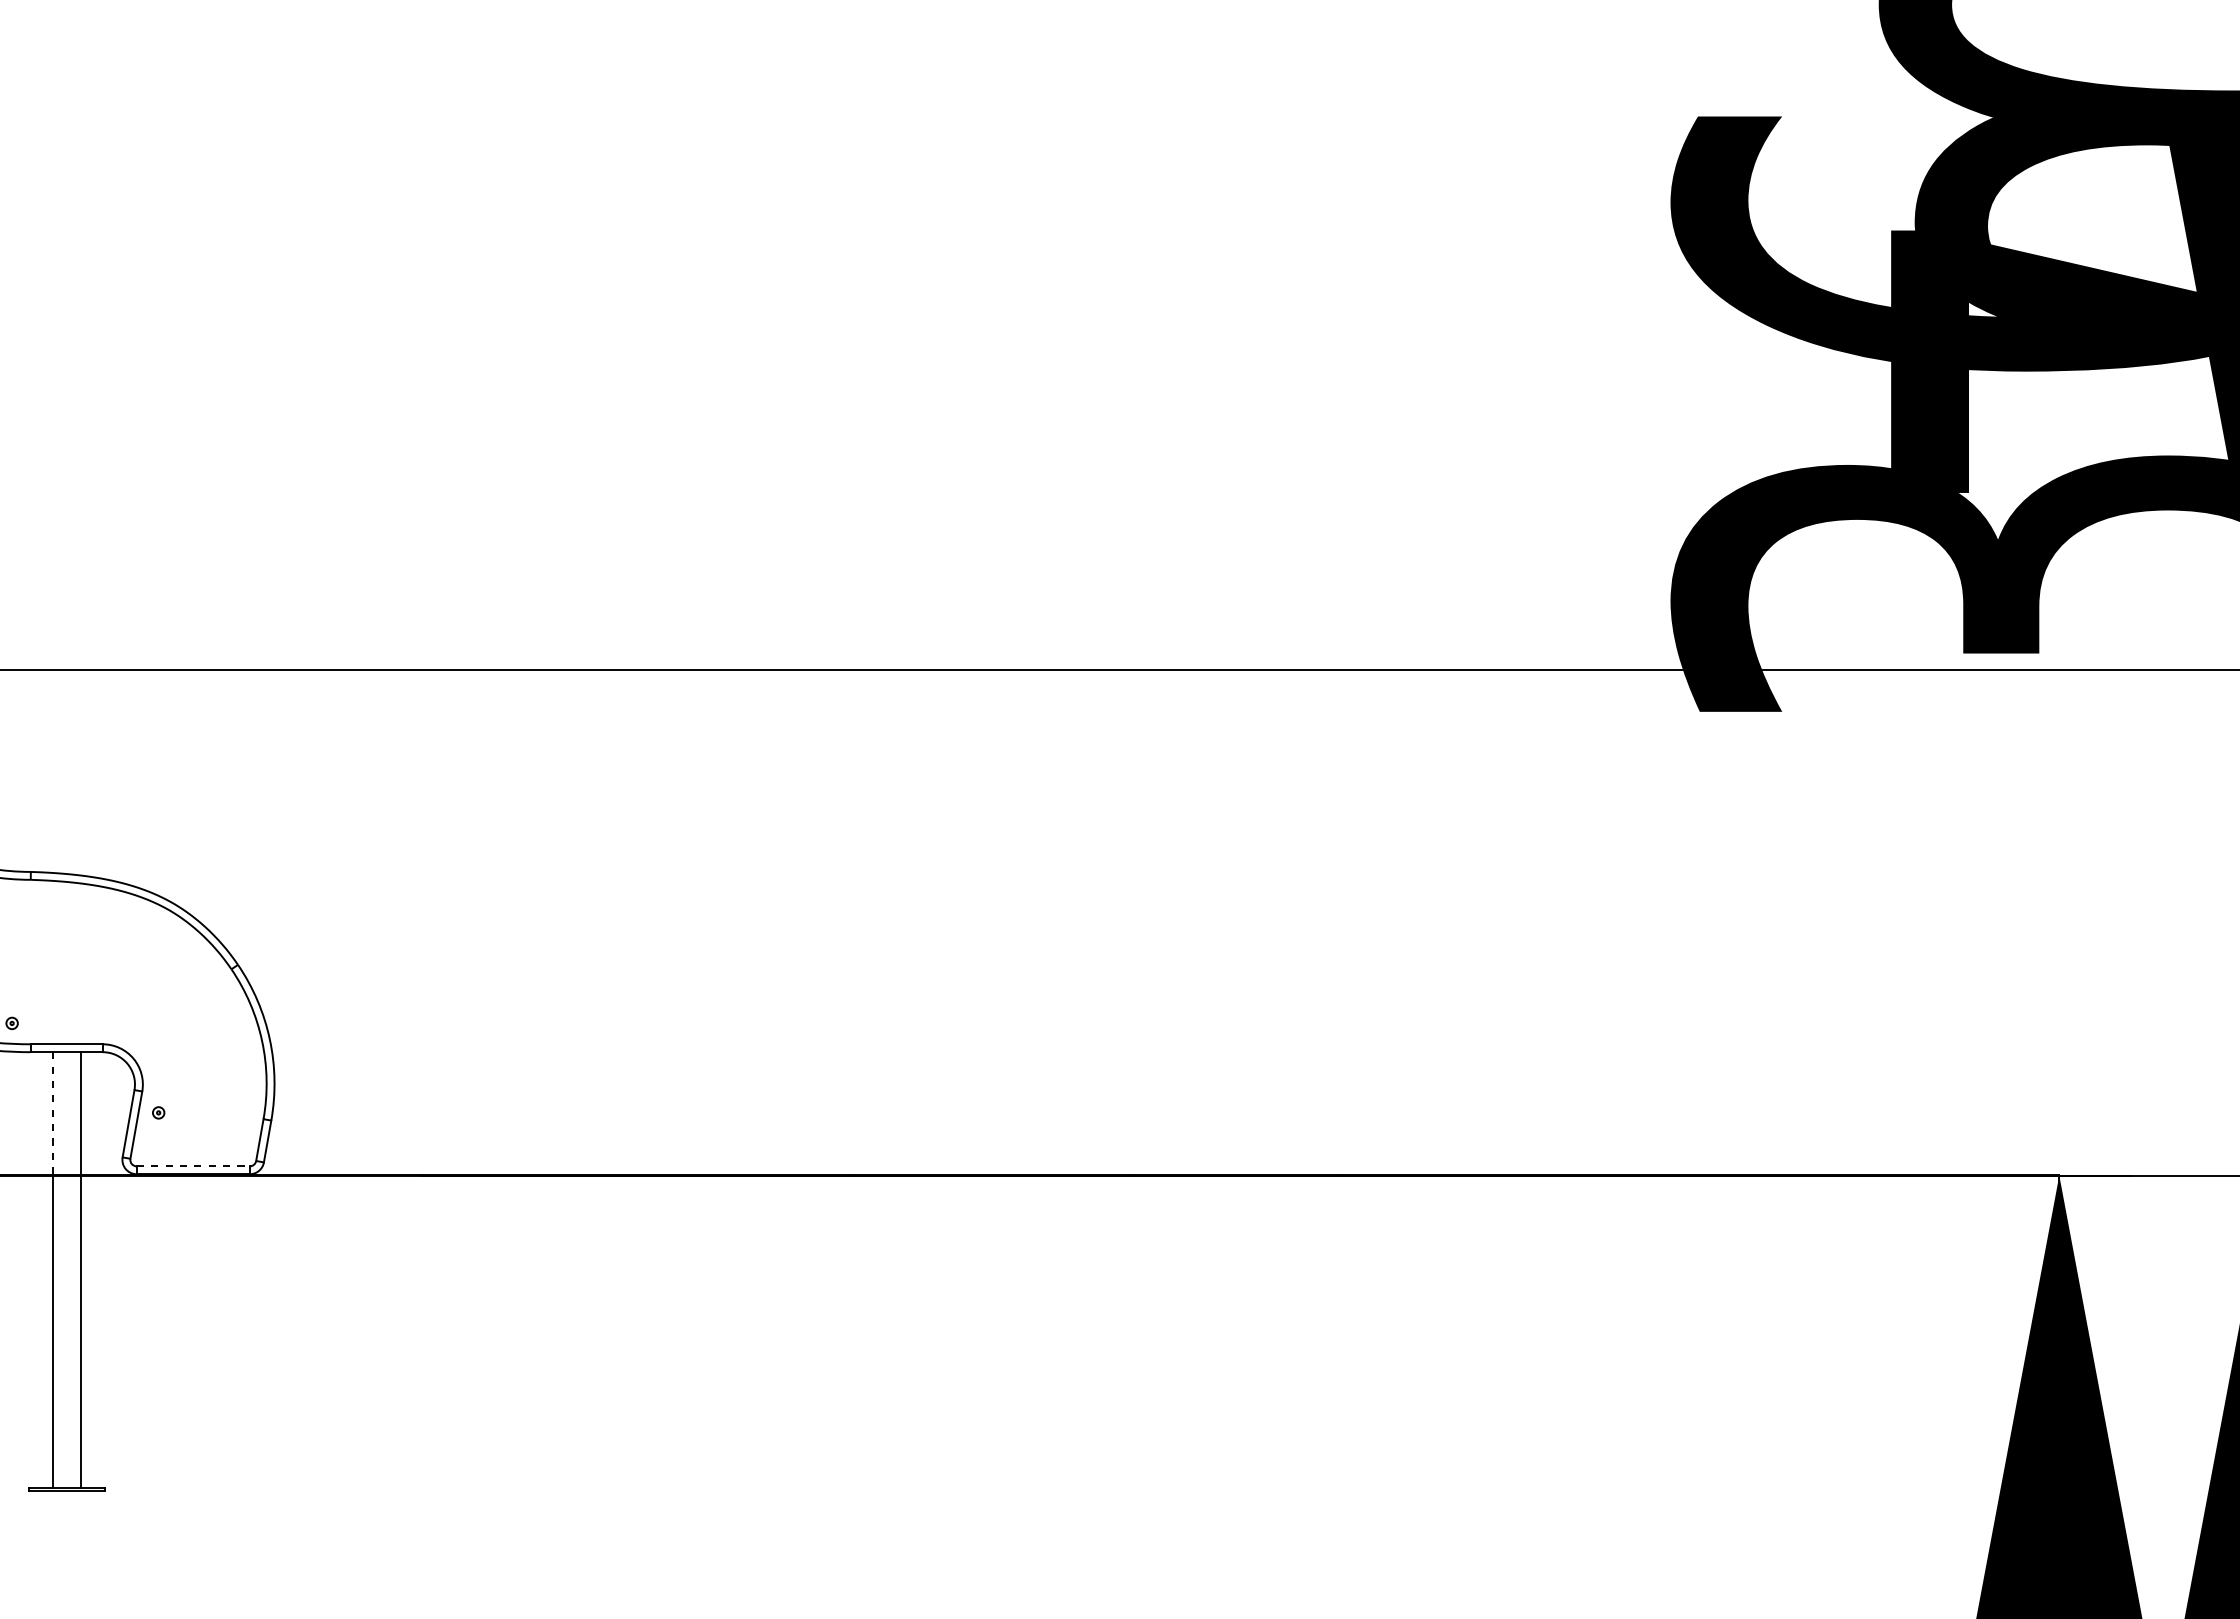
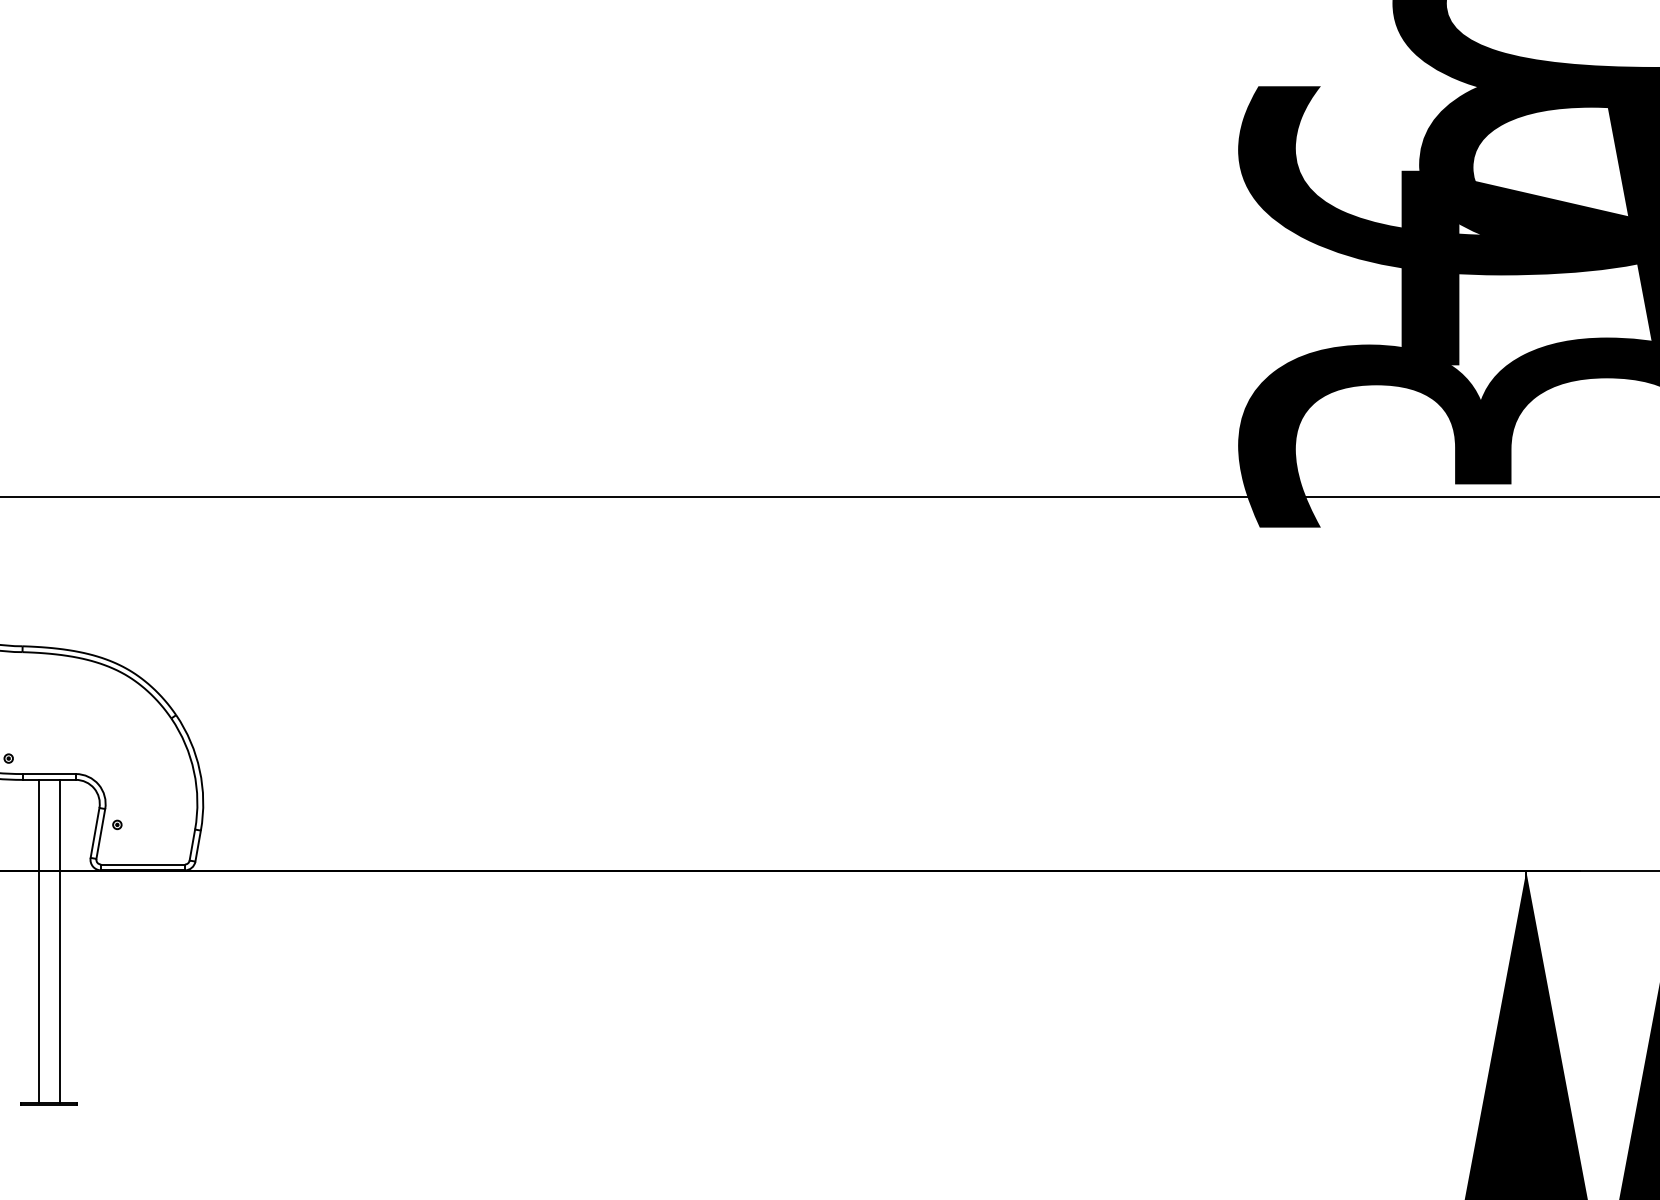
line: (52, 1113) -> (38, 825), dashed -> solid
line: (193, 1166) -> (143, 864), dashed -> solid

